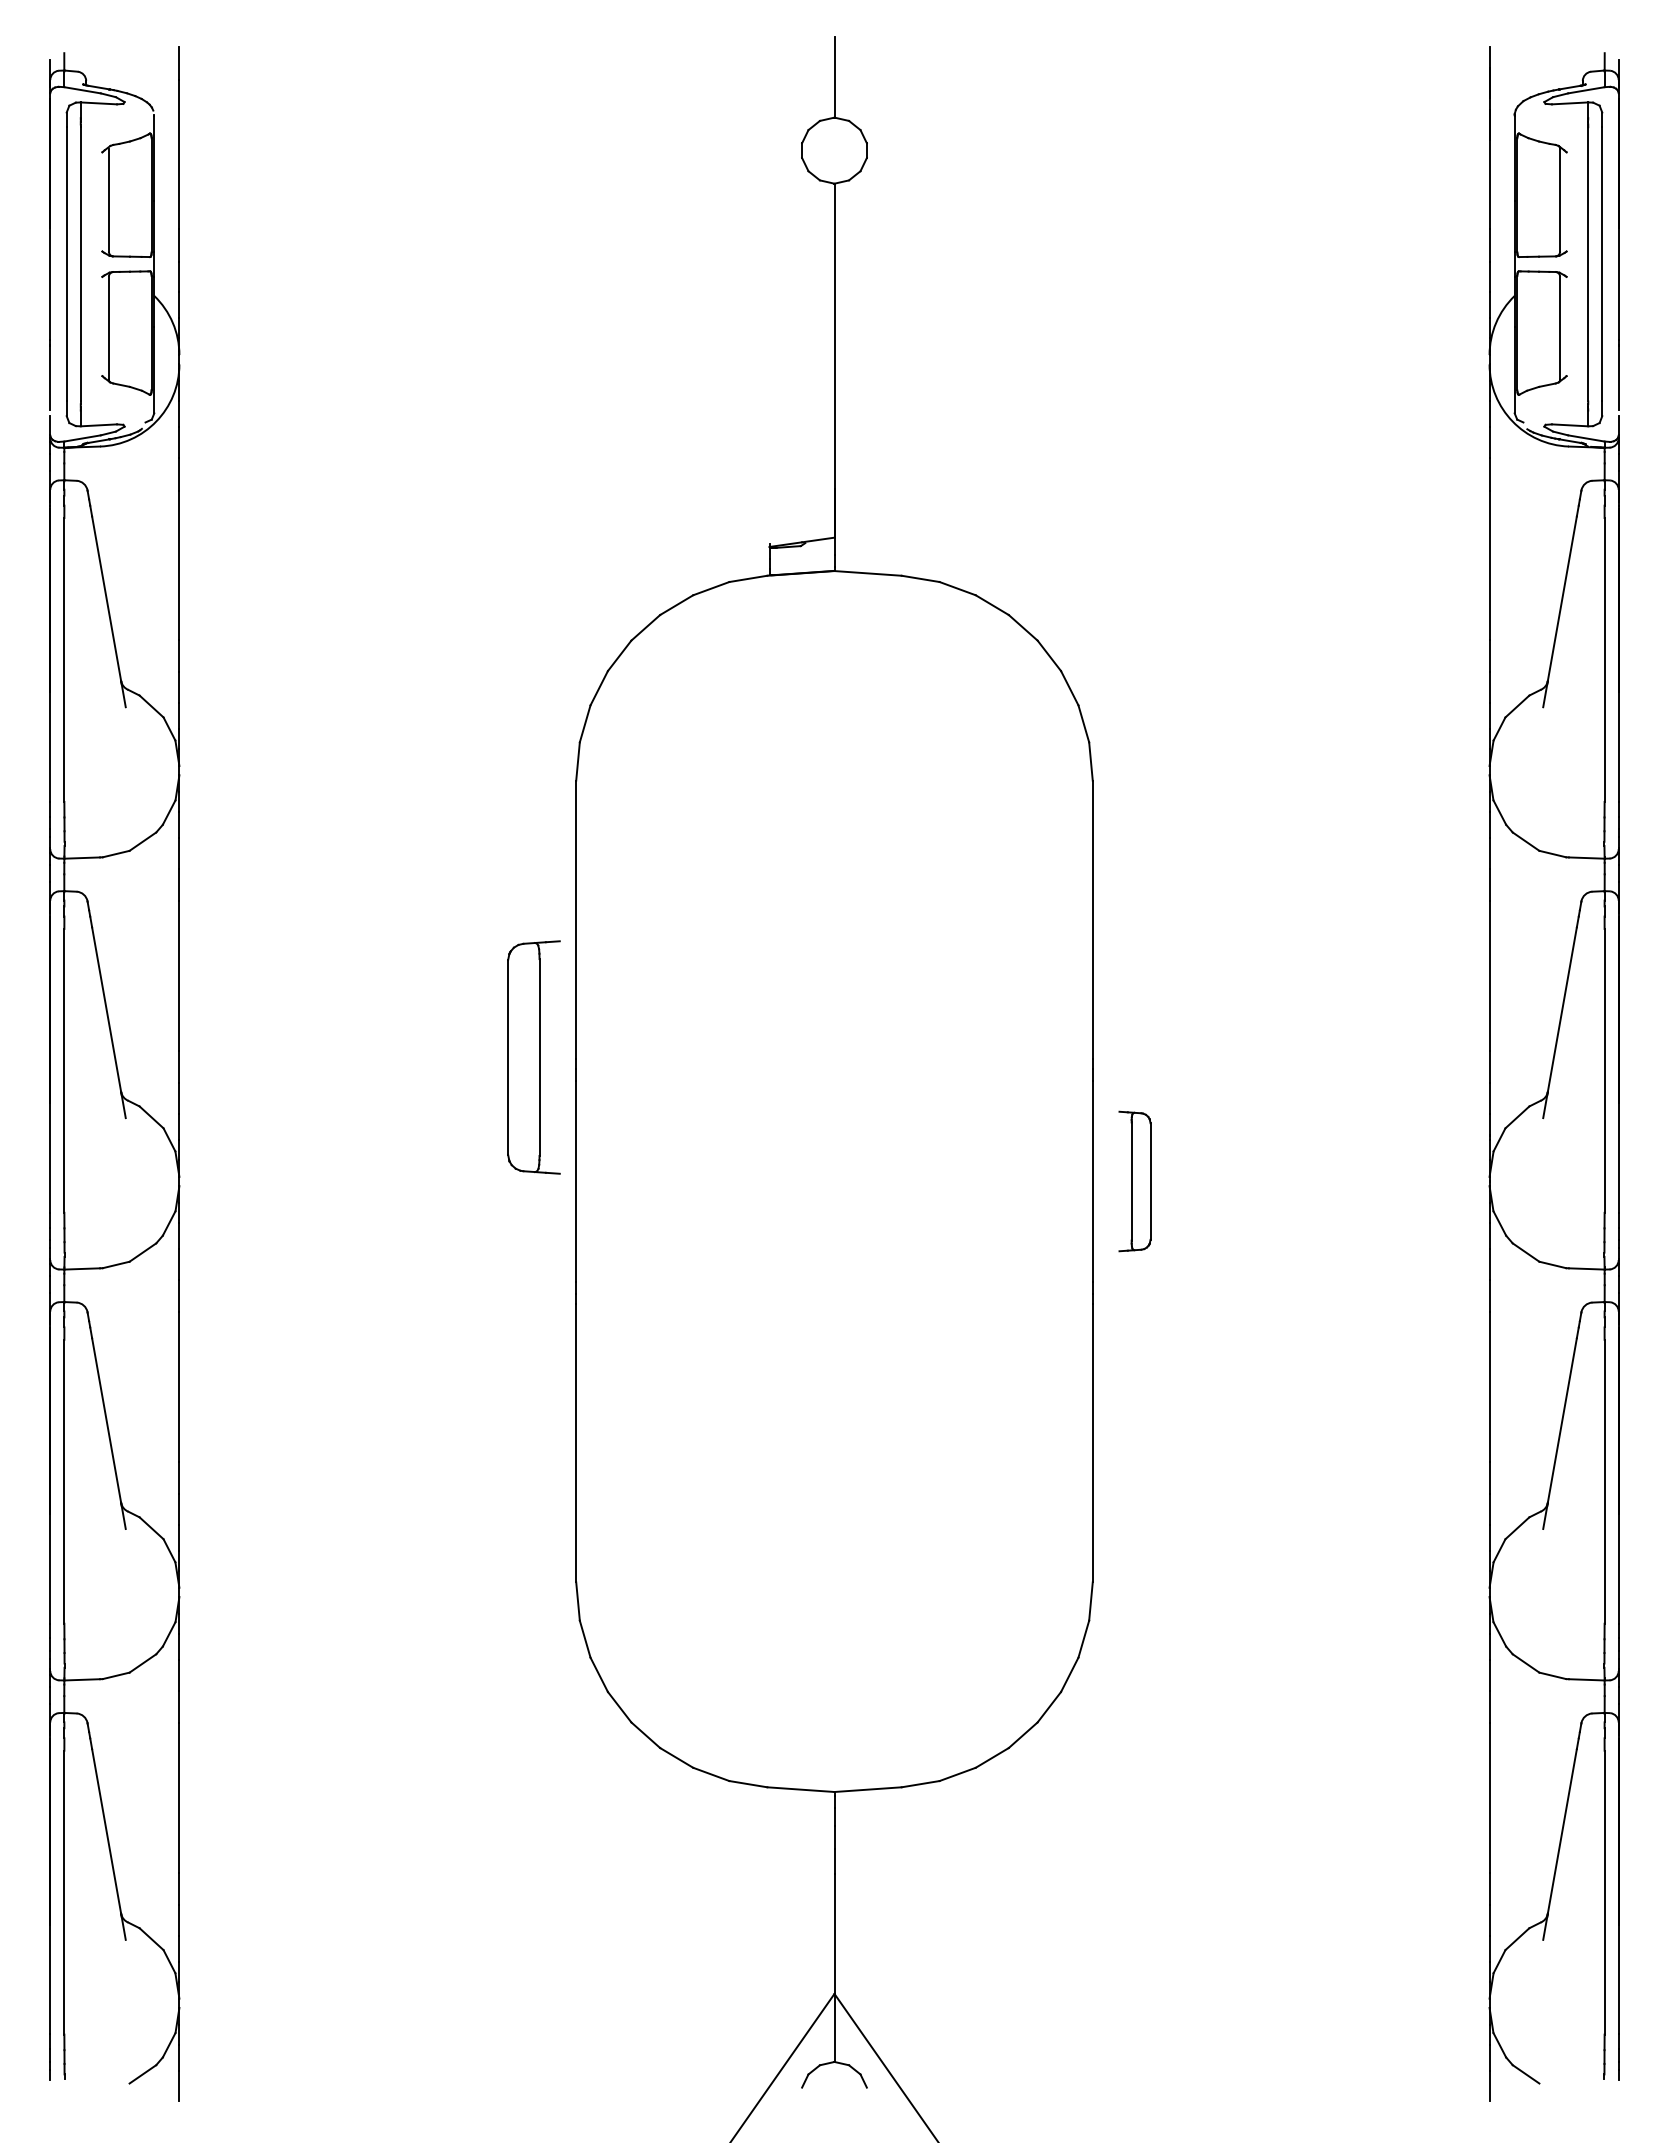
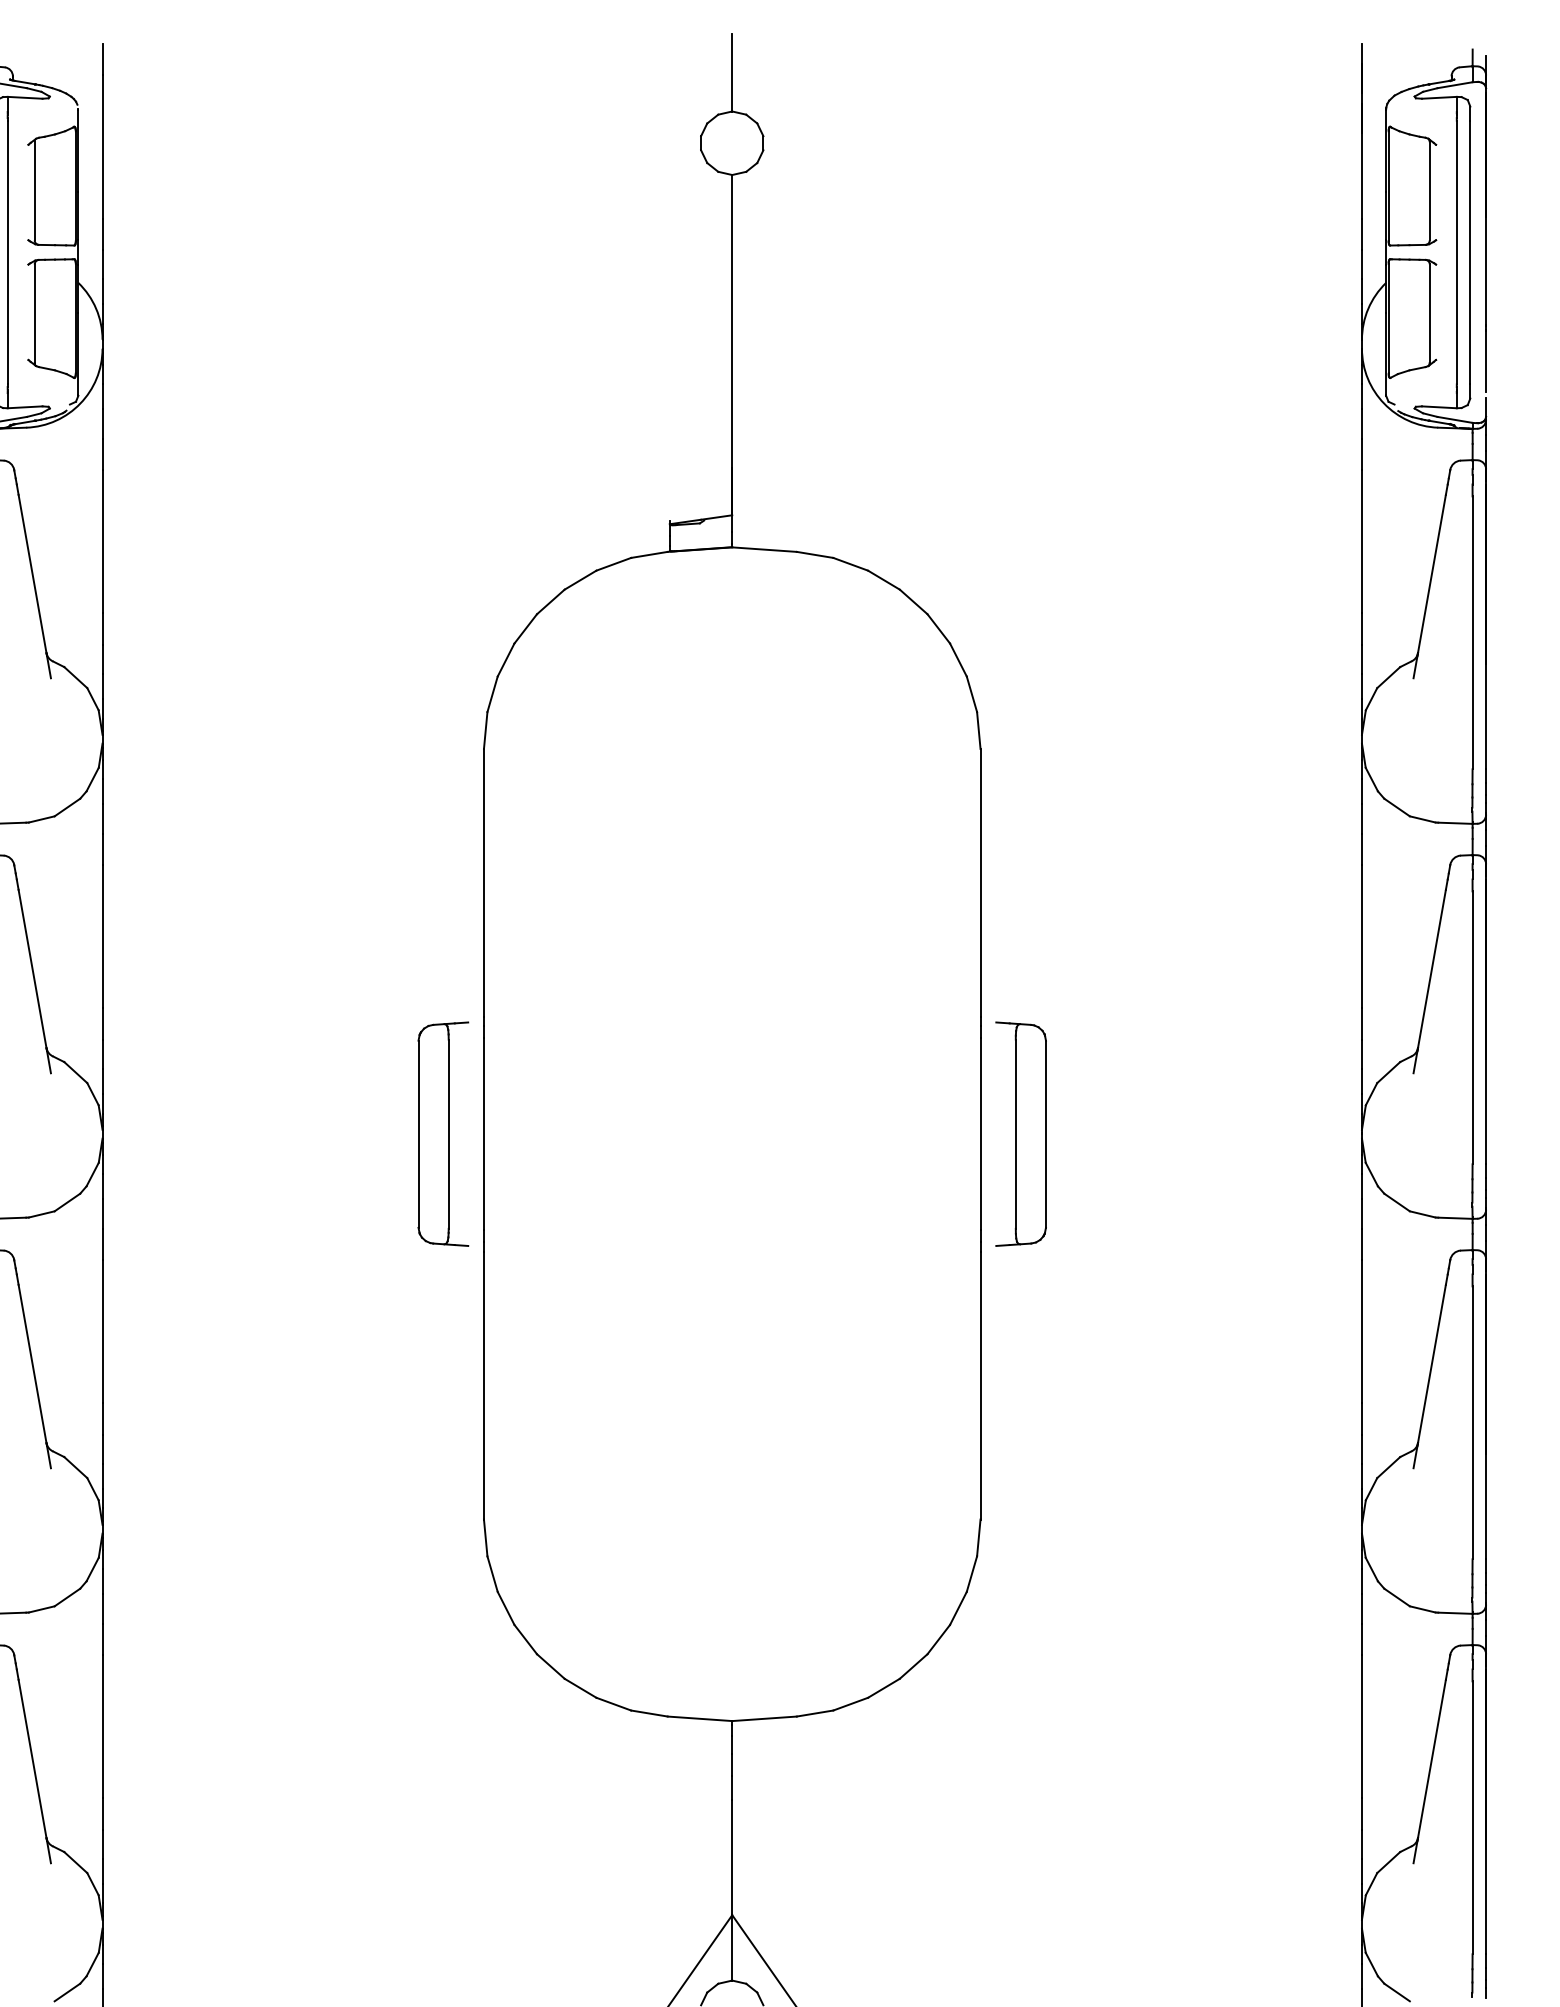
part: (533, 1057) -> (442, 1134), moved
part: (1134, 1181) -> (1020, 1134), size x1.67

